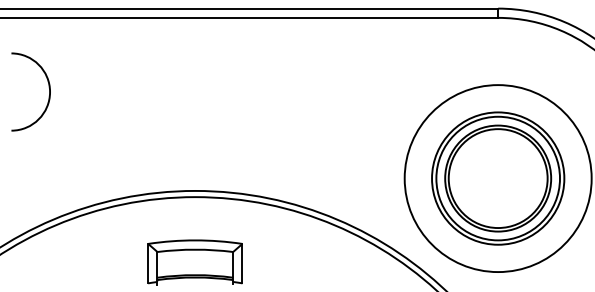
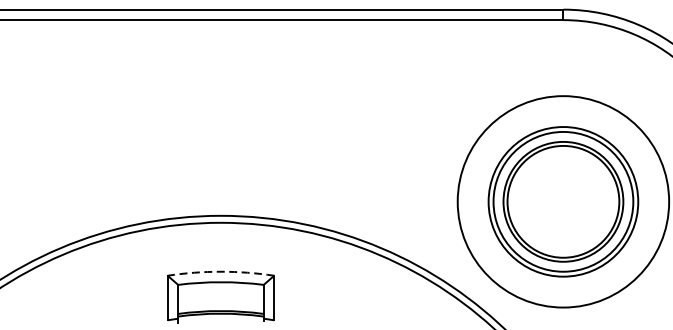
arc: (48, 87) -> (54, 98), removed
arc: (195, 240) -> (221, 271), solid -> dashed

